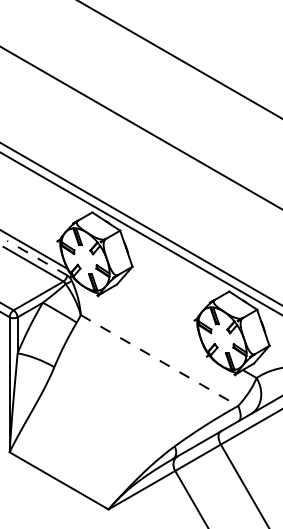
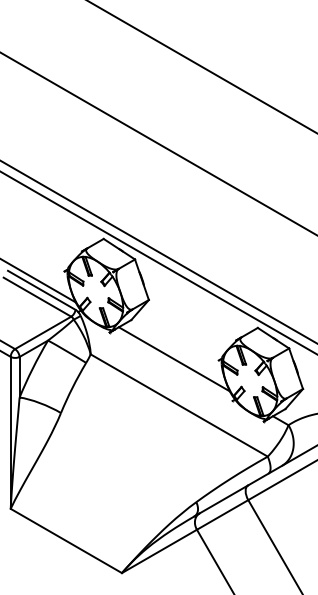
line: (37, 258) -> (41, 290), dashed -> solid
line: (154, 319) -> (173, 359), added
line: (159, 360) -> (179, 405), dashed -> solid

